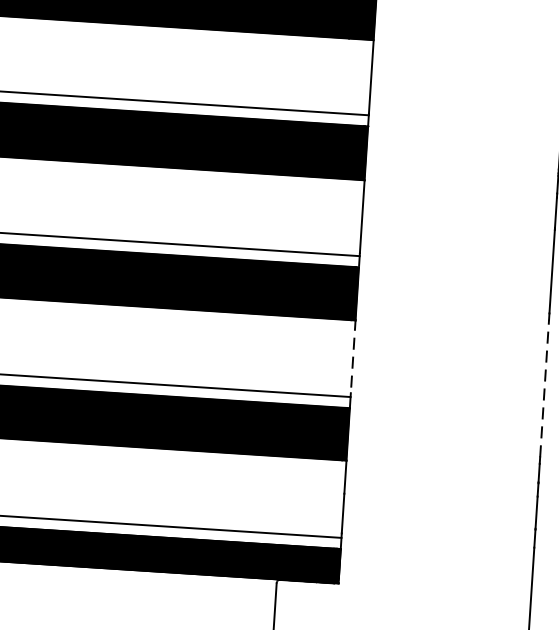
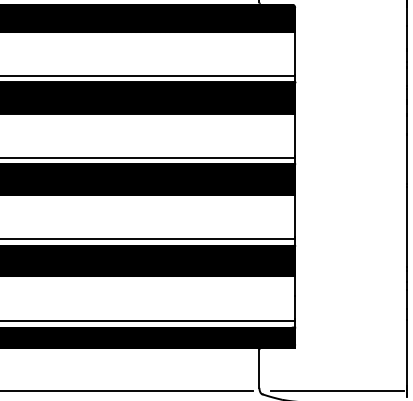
line: (353, 355) -> (295, 215), dashed -> solid
line: (545, 388) -> (407, 227), dashed -> solid

